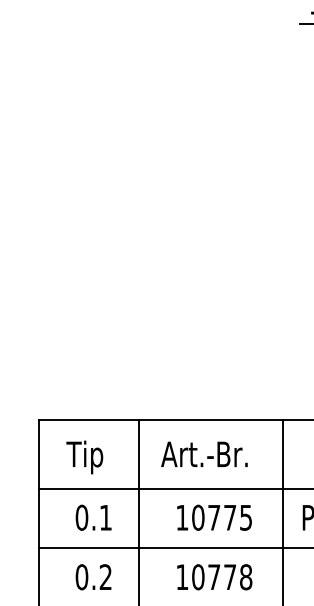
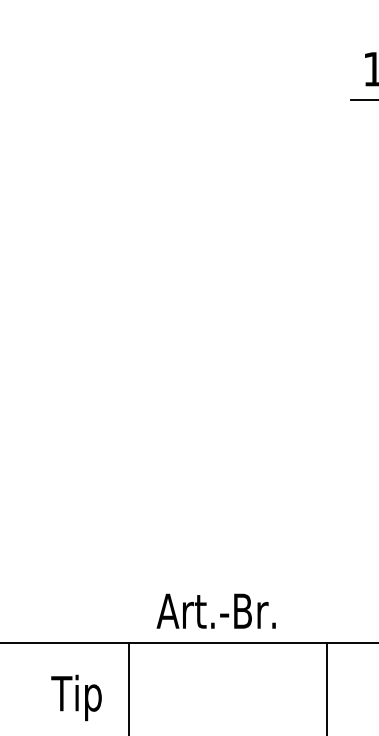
text: (204, 453) -> (216, 609), moved
text: (84, 457) -> (76, 697), moved

